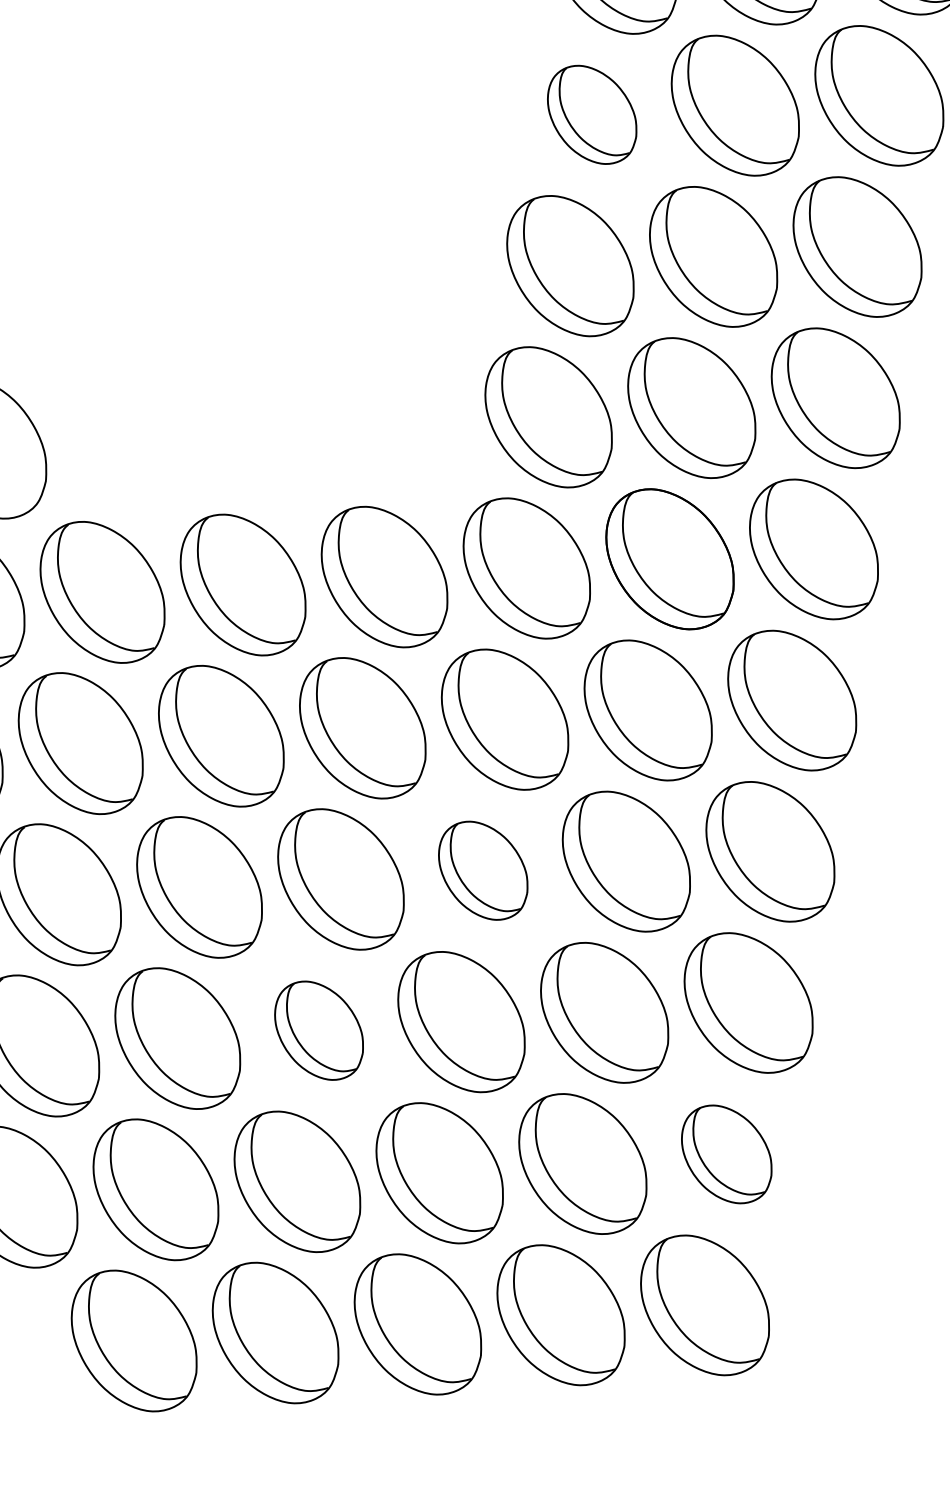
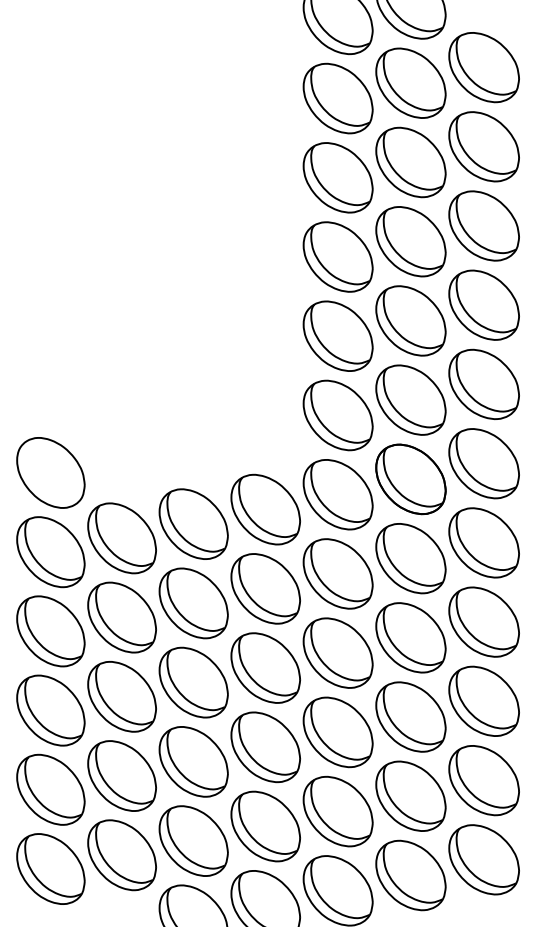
part: (591, 113) -> (337, 256), size x1.43
part: (482, 869) -> (337, 652), size x1.43
part: (318, 1030) -> (265, 747), size x1.43
part: (725, 1153) -> (483, 780), size x1.43

